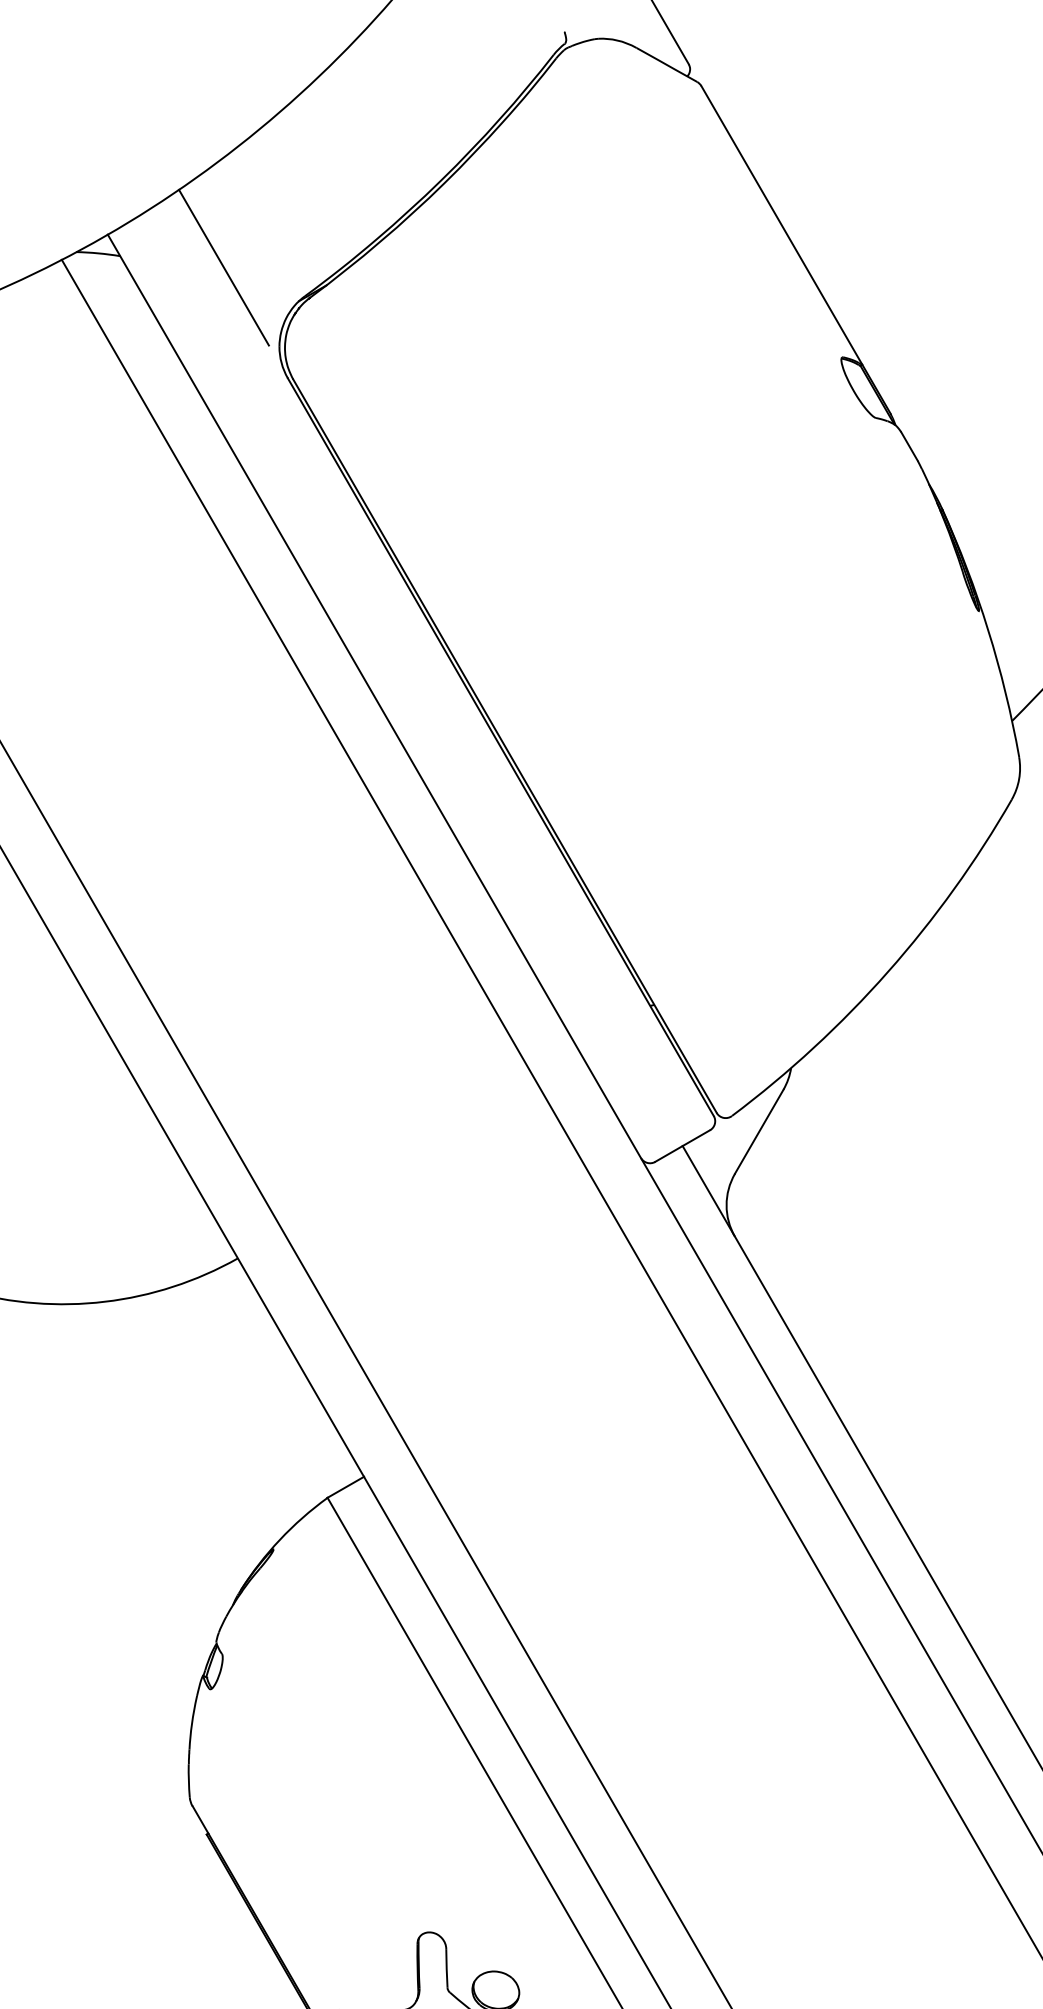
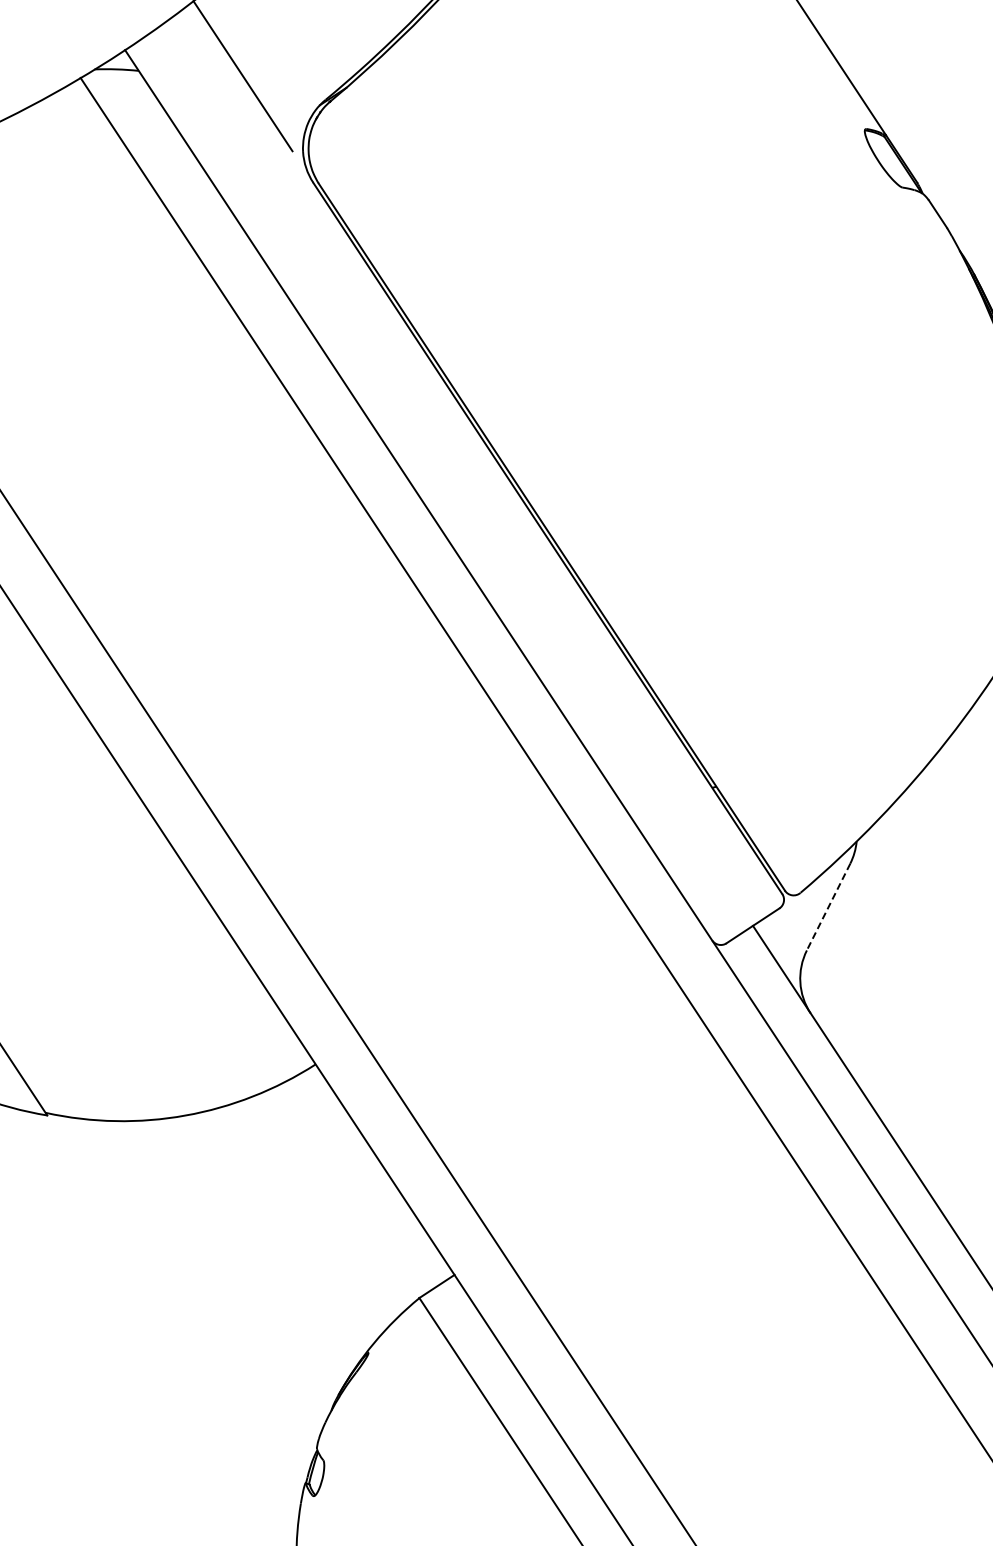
line: (759, 1131) -> (828, 906), solid -> dashed

